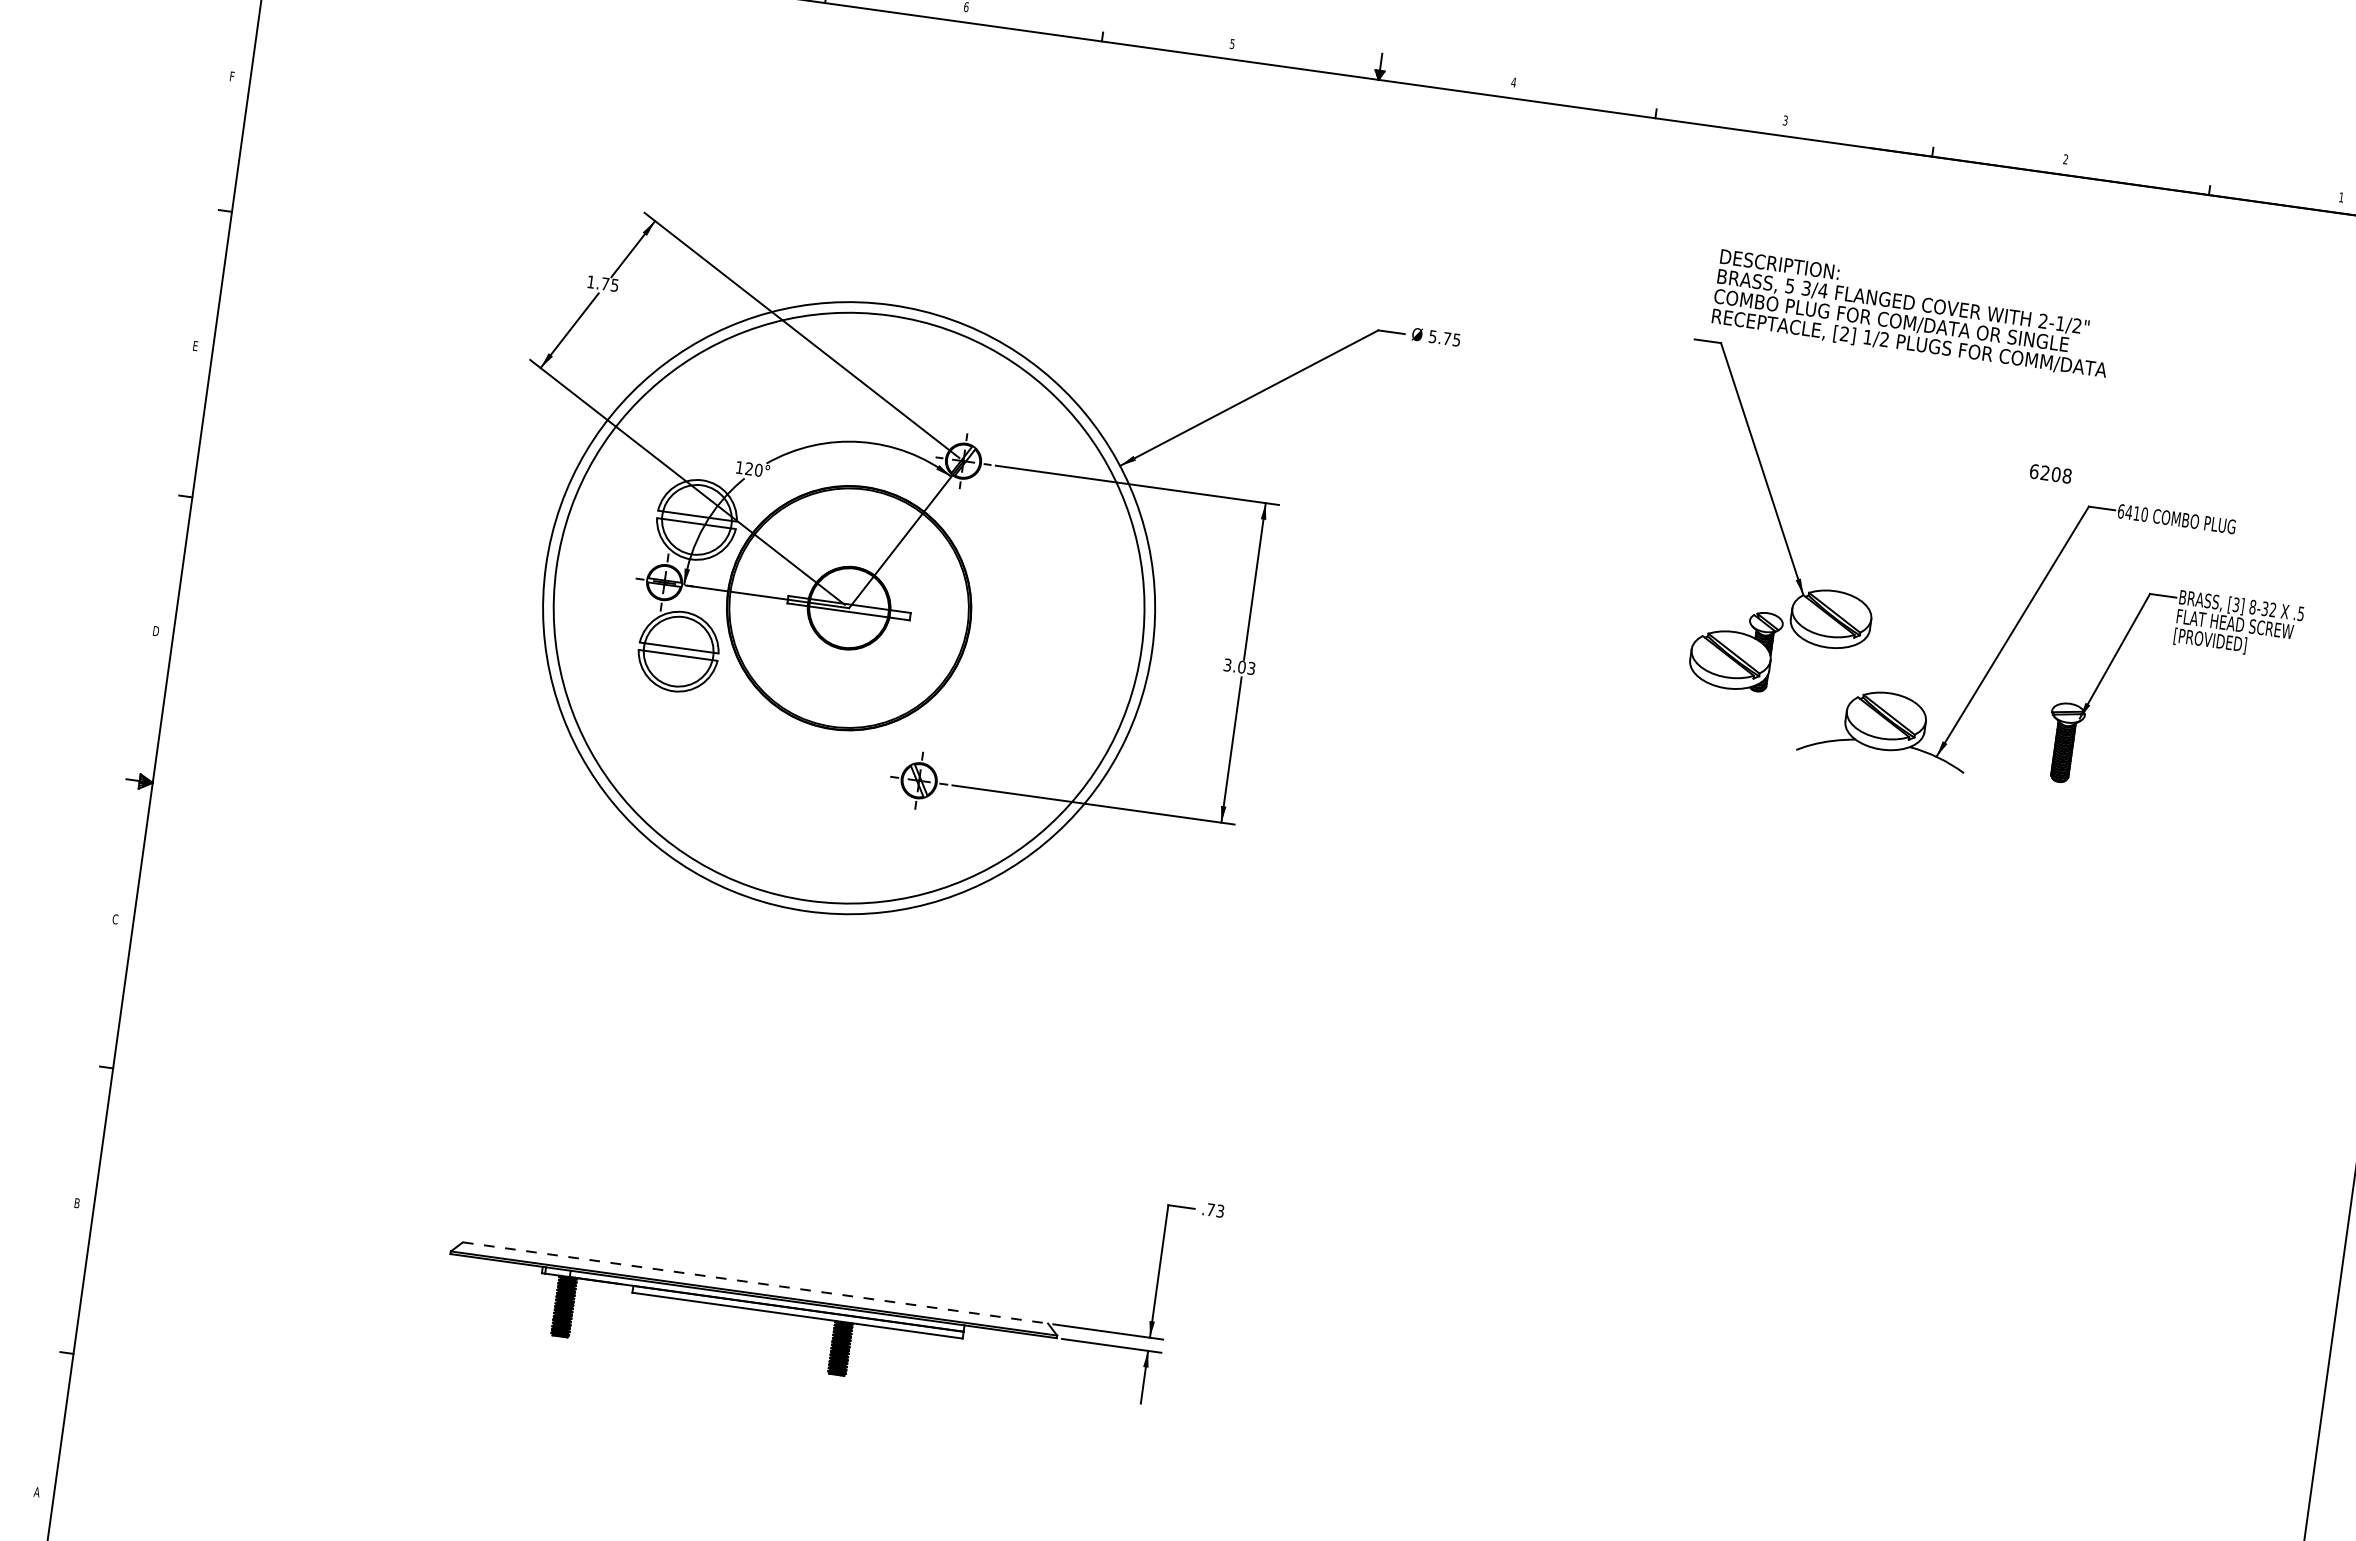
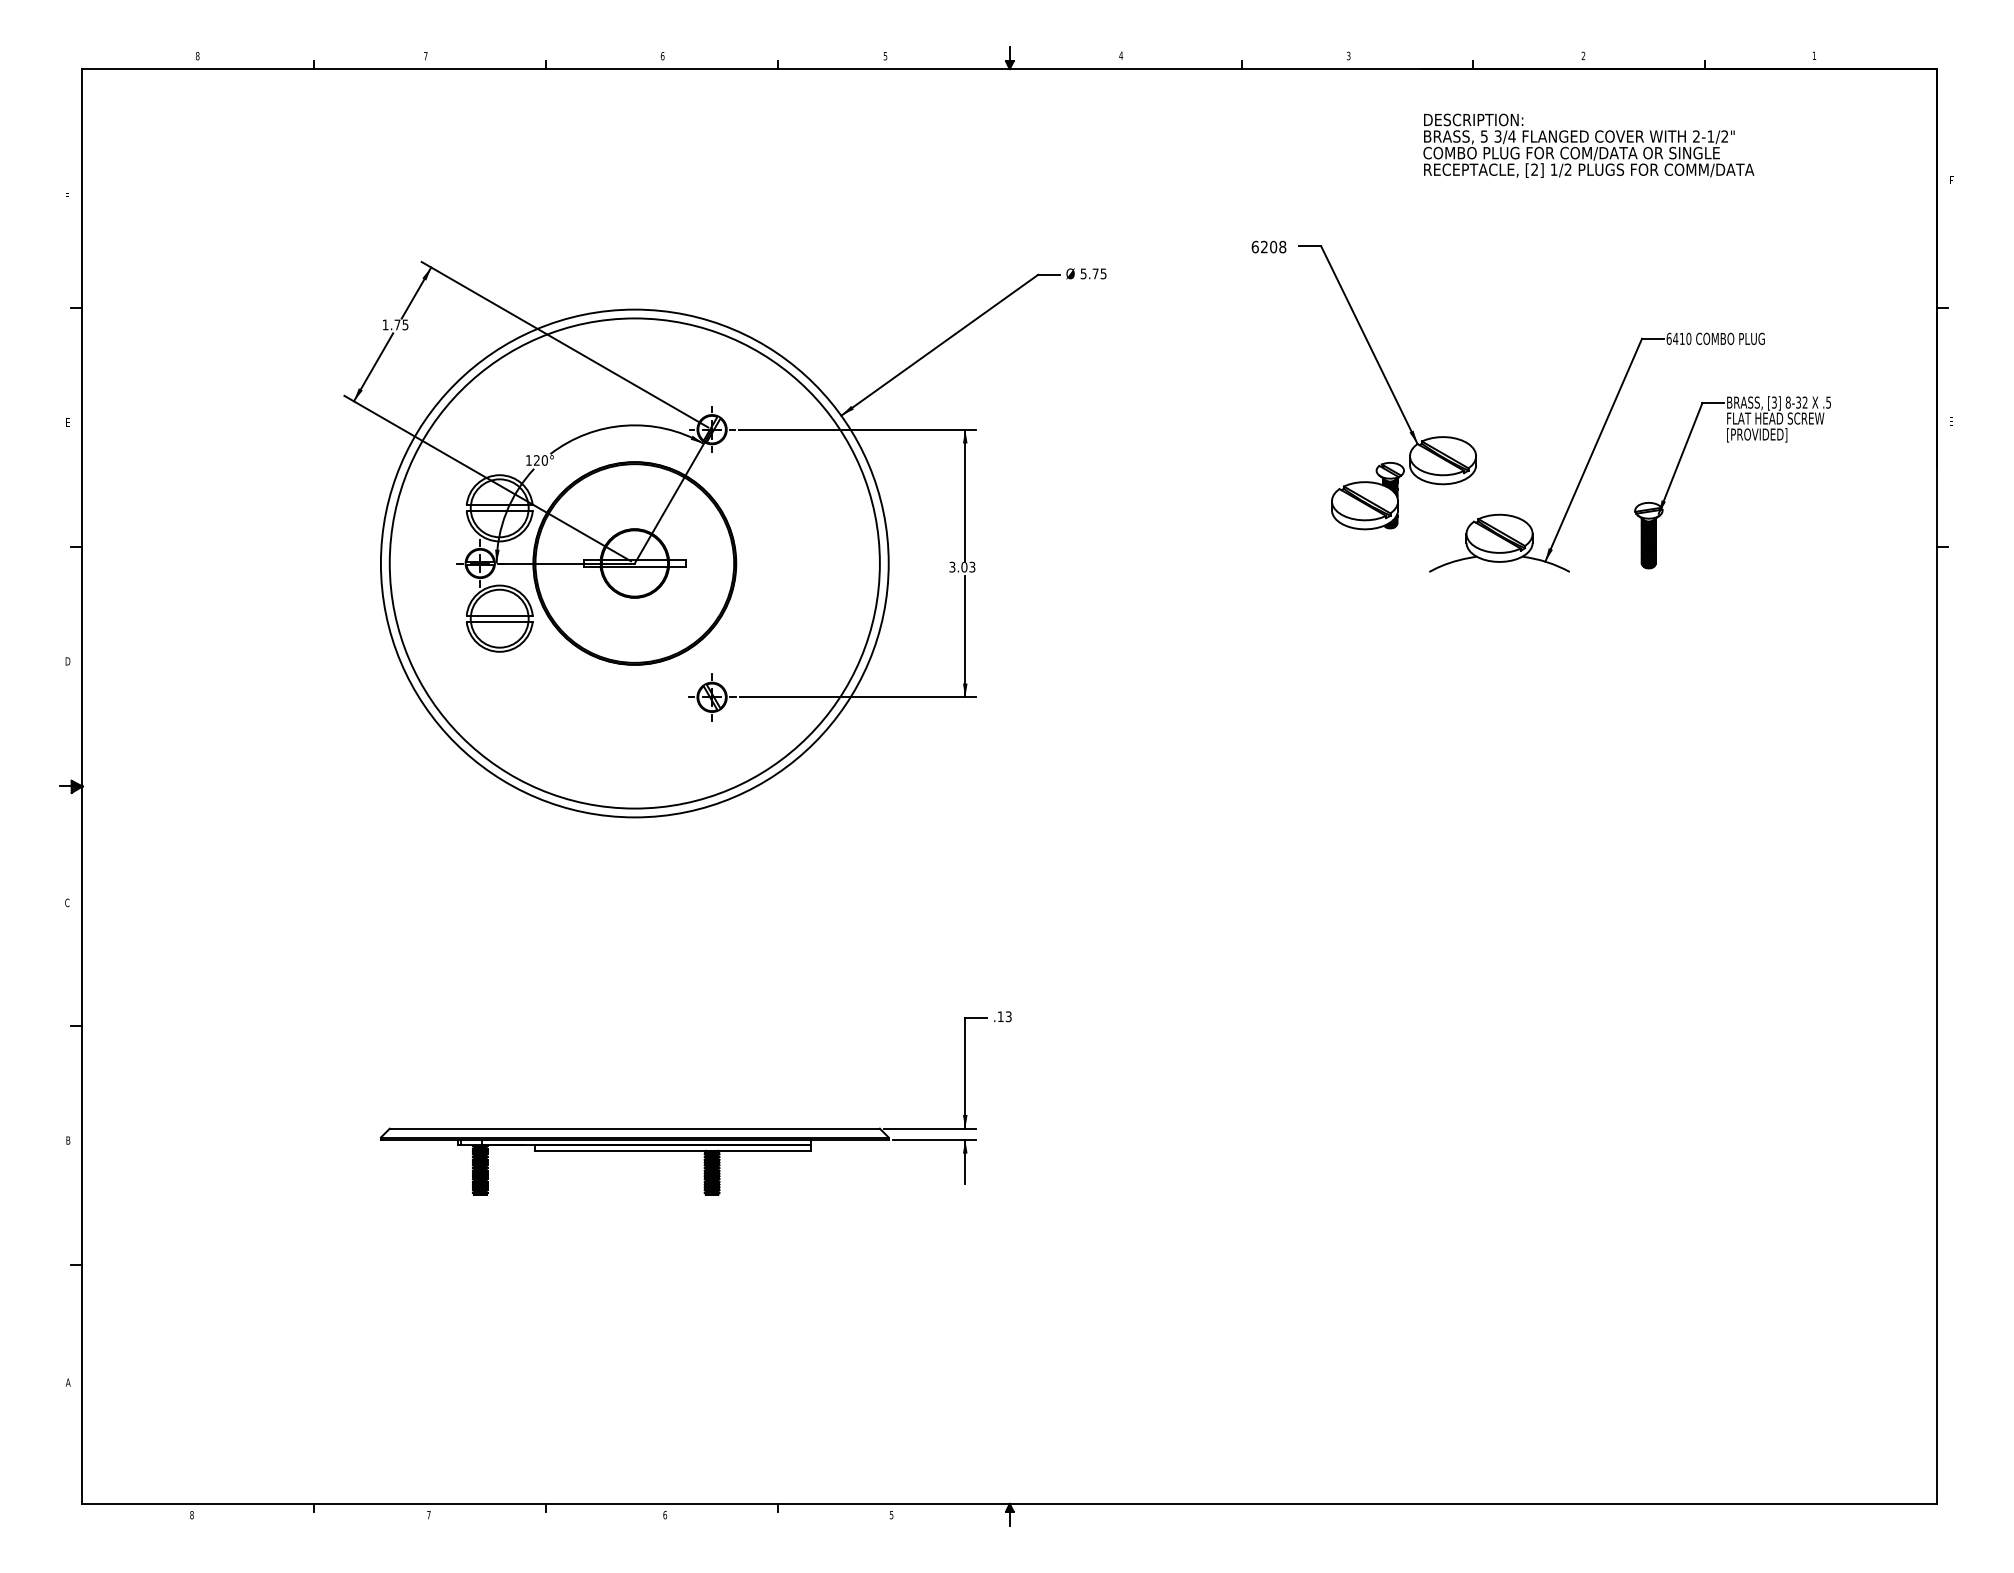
text: (1912, 314) -> (1588, 145), moved
text: (2050, 473) -> (1268, 246), moved
text: (1210, 1209) -> (1000, 1016), .73 -> .13
line: (756, 1282) -> (635, 1128), dashed -> solid

